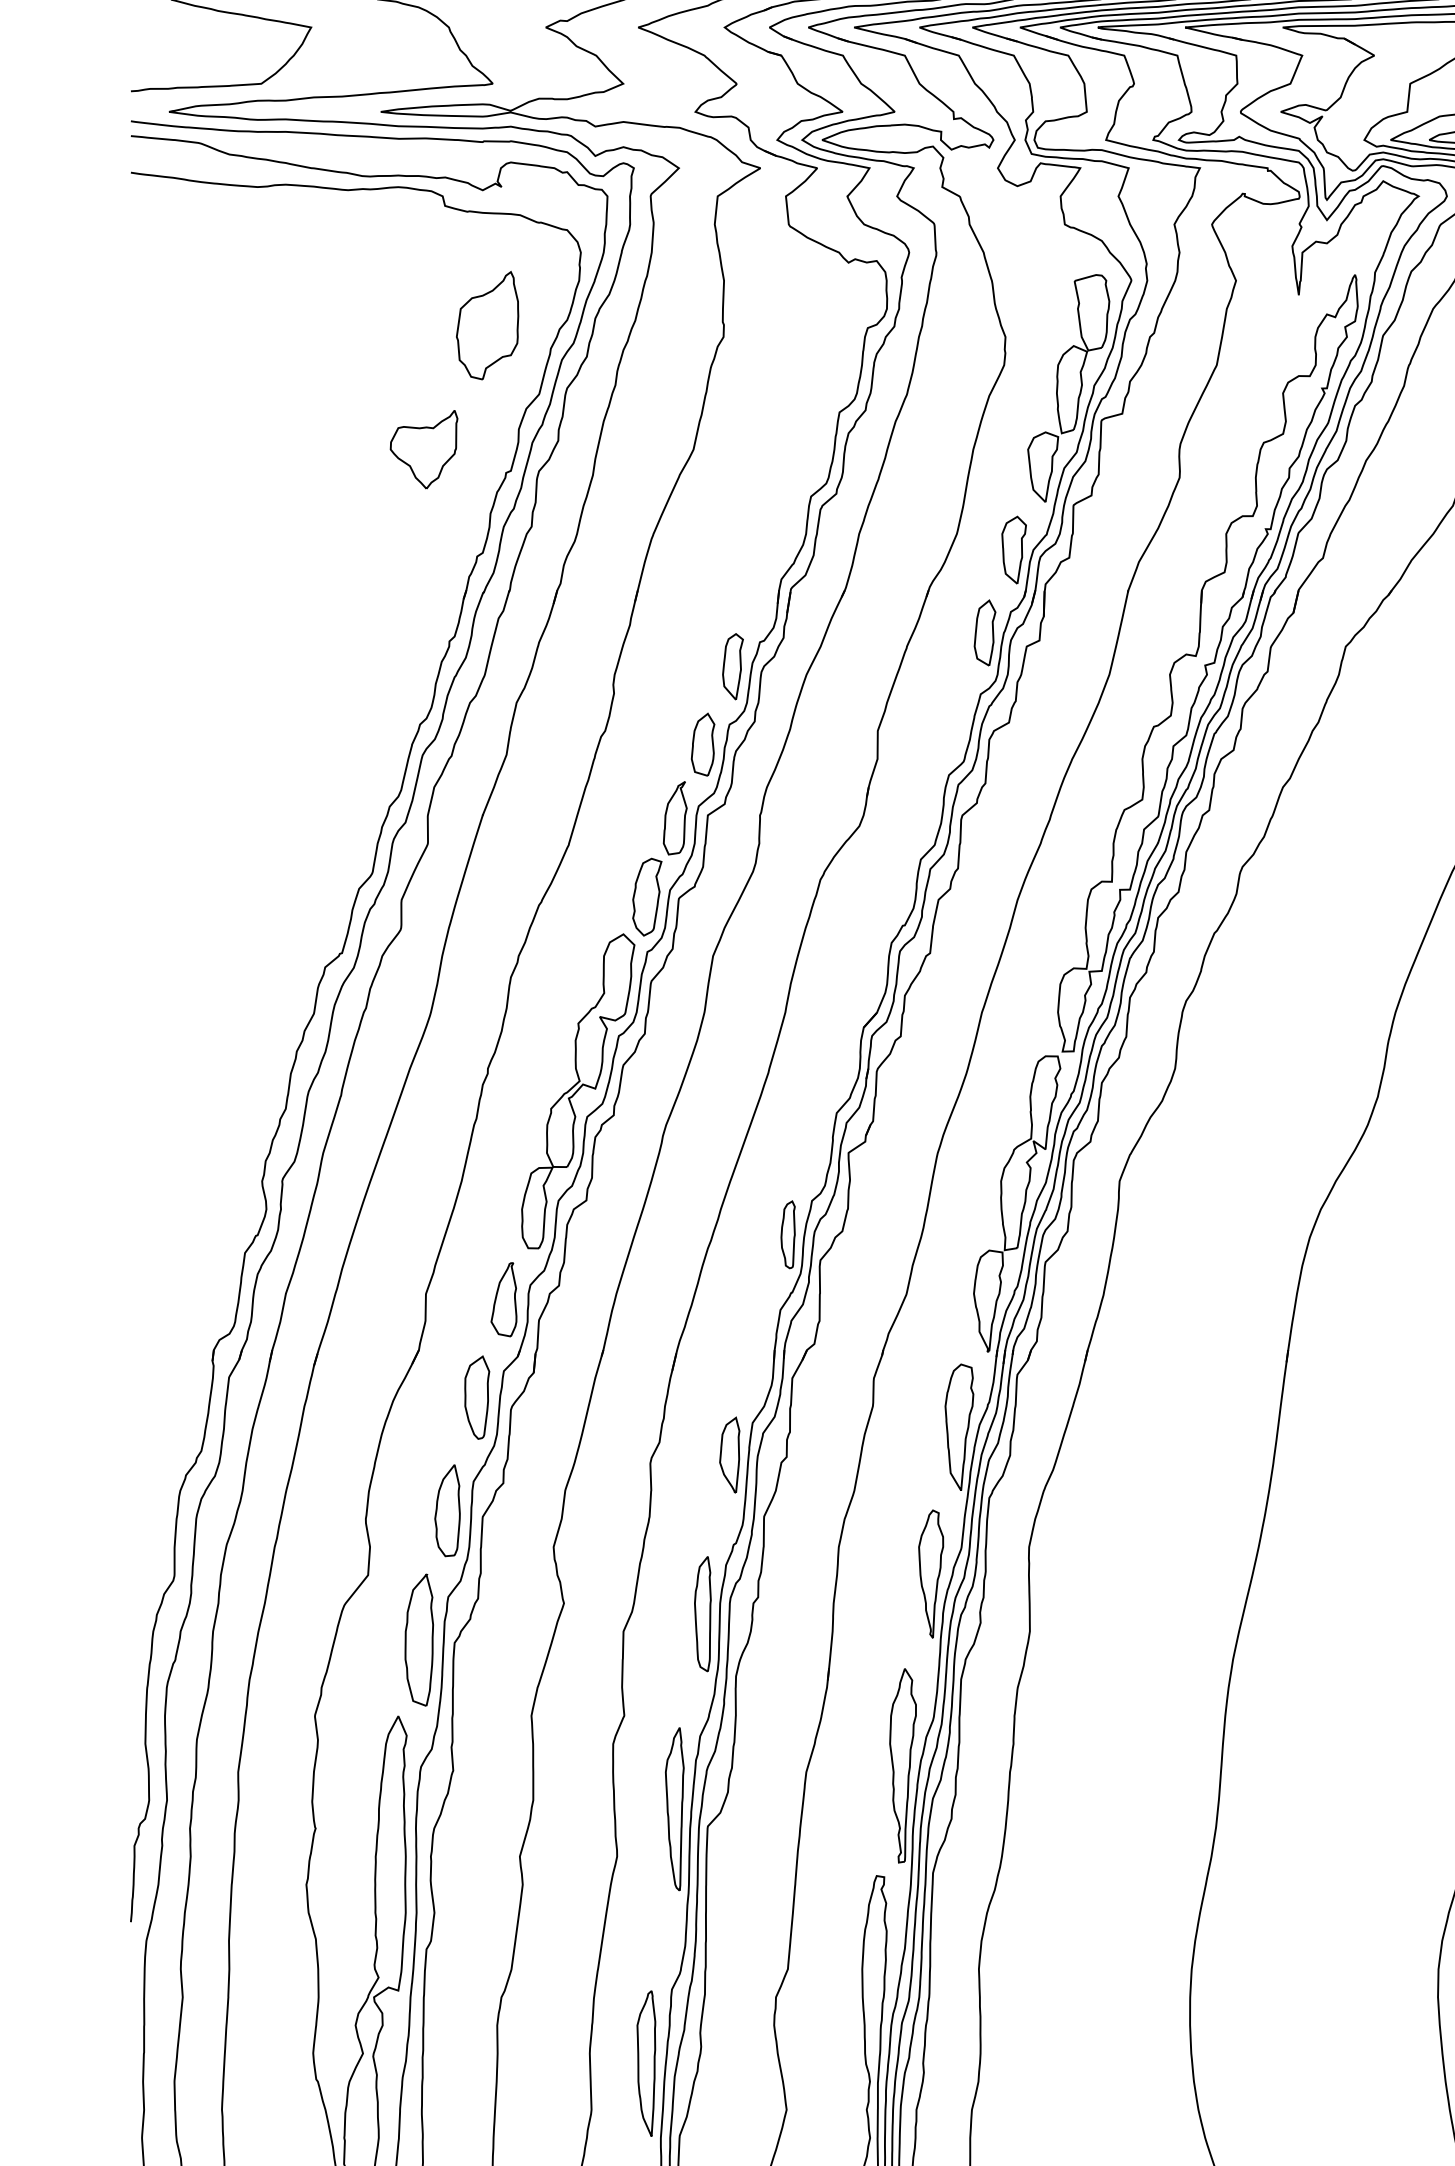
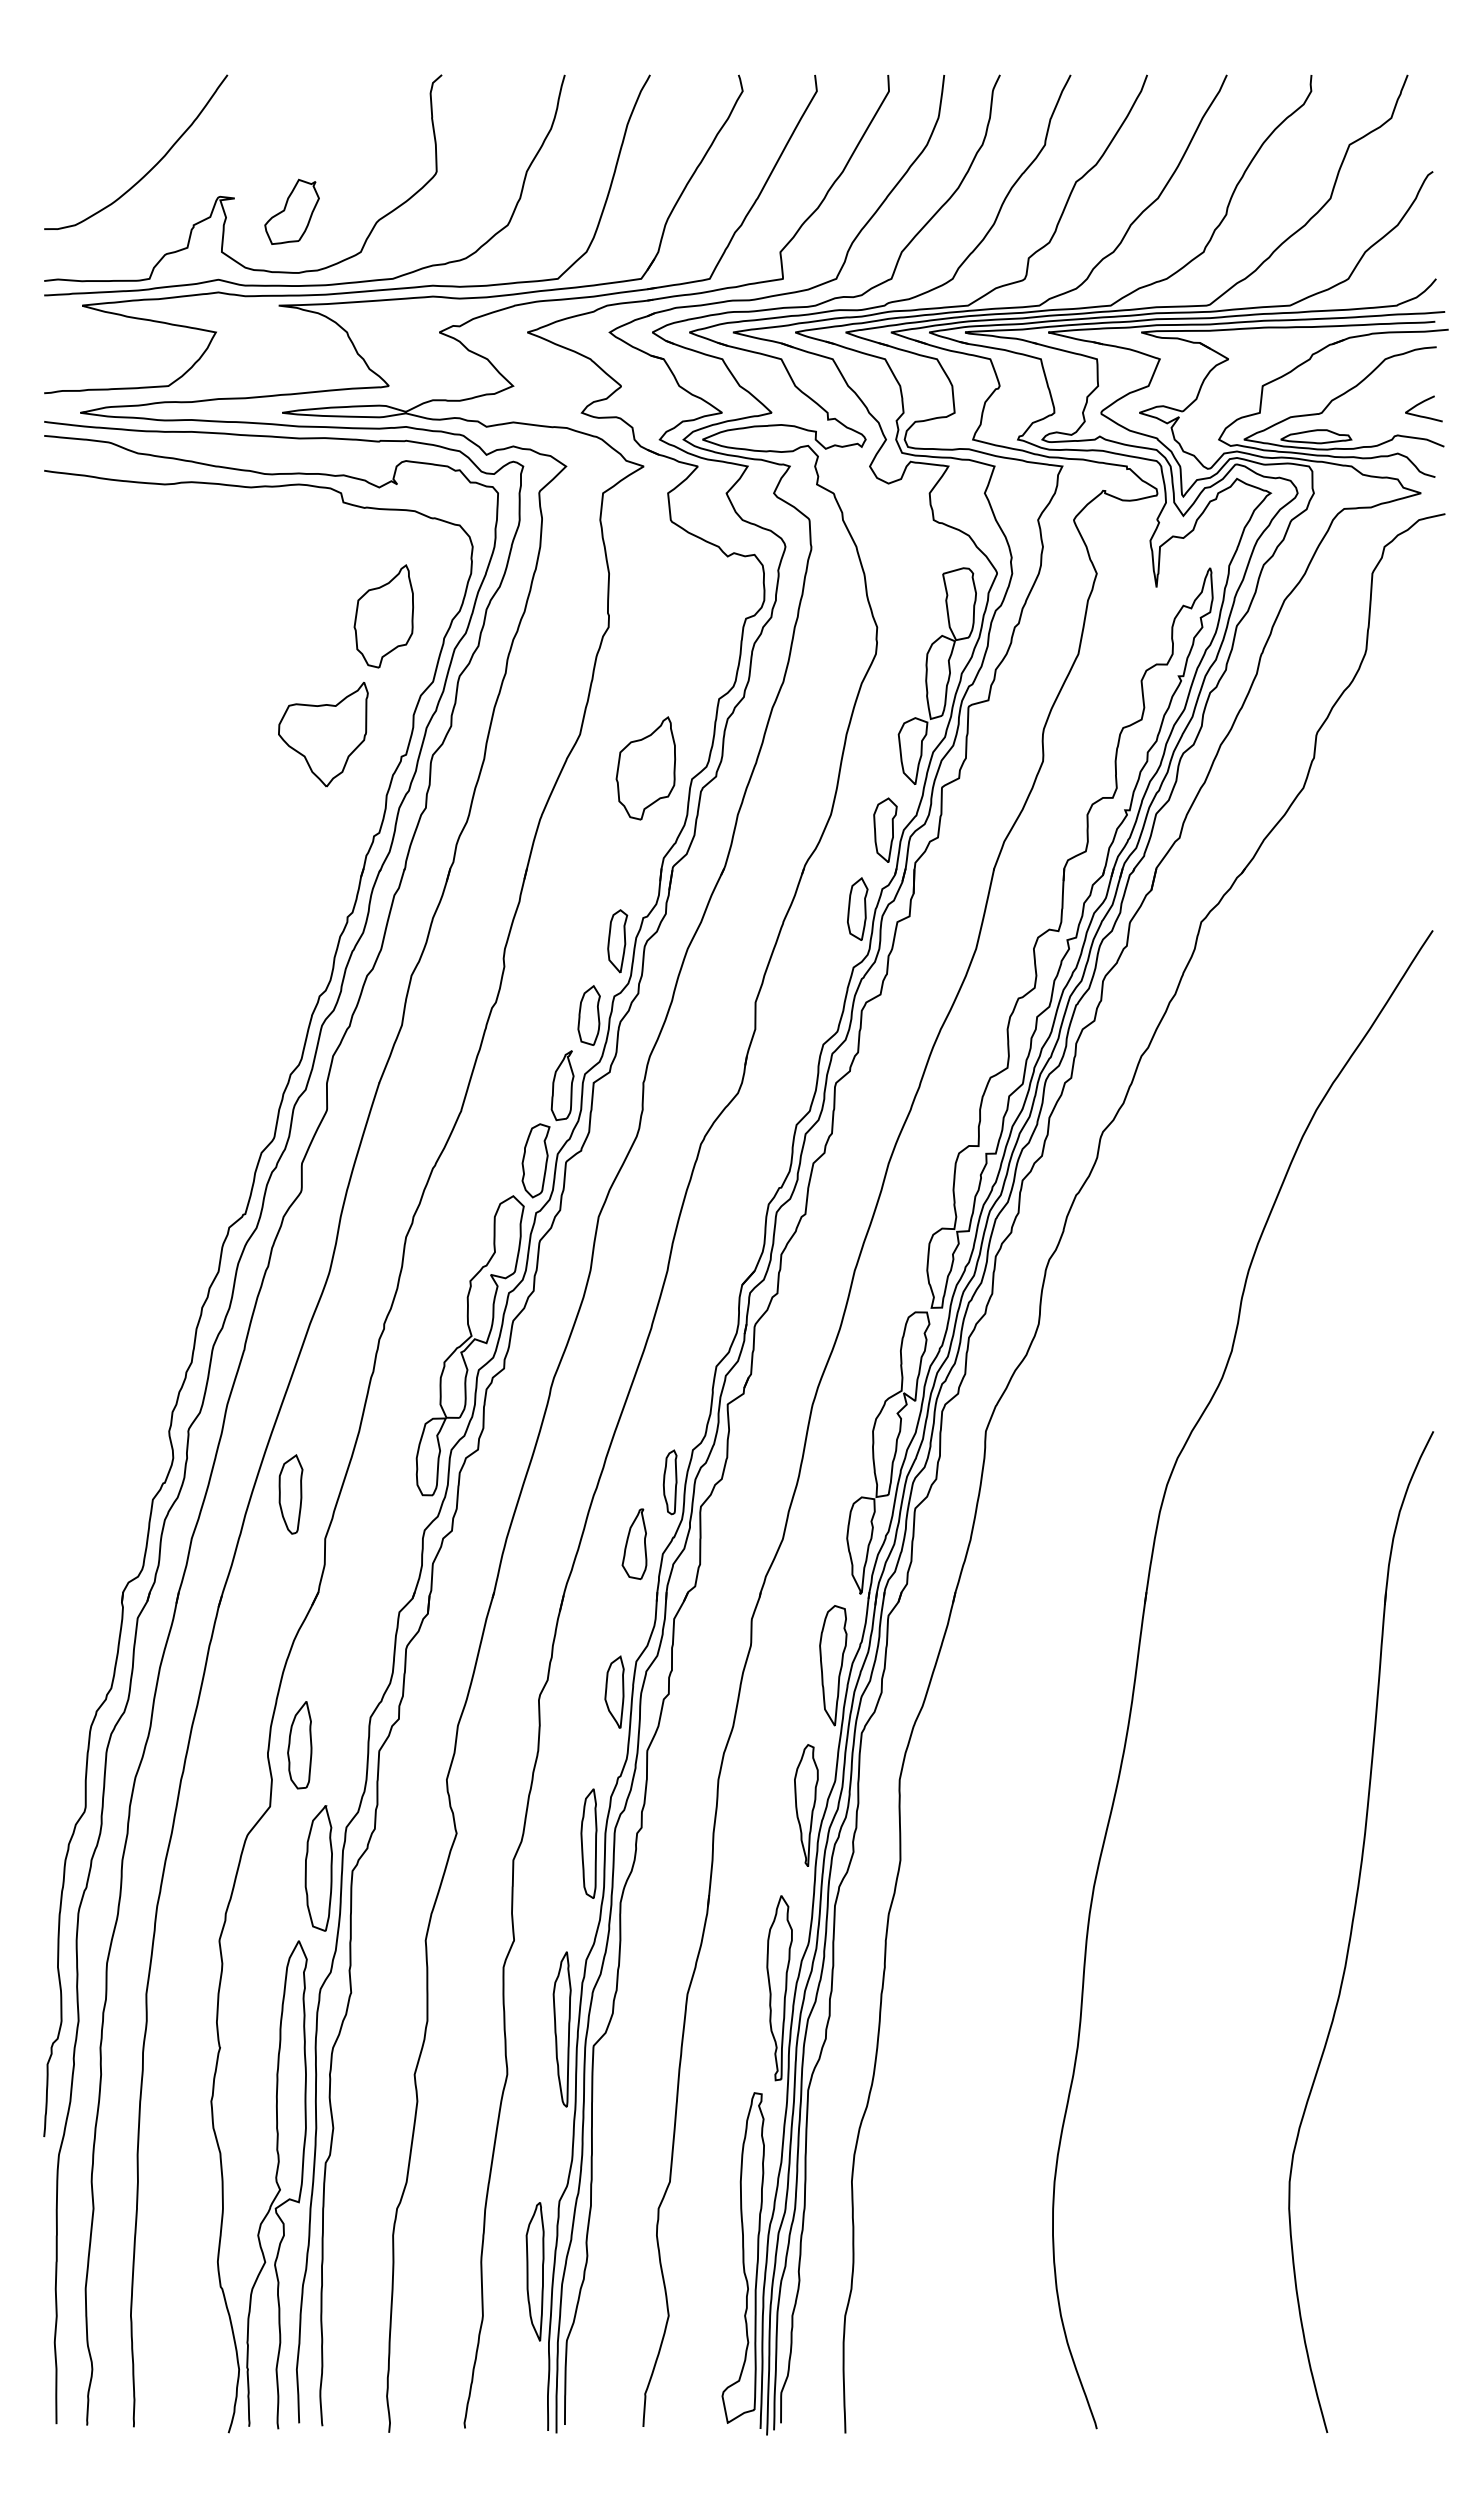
part: (424, 449) -> (323, 734), size x1.4
part: (762, 485) -> (645, 768), added
part: (503, 1300) -> (634, 1544), moved
part: (476, 1397) -> (290, 1494), moved
part: (447, 1511) -> (299, 1745), moved

